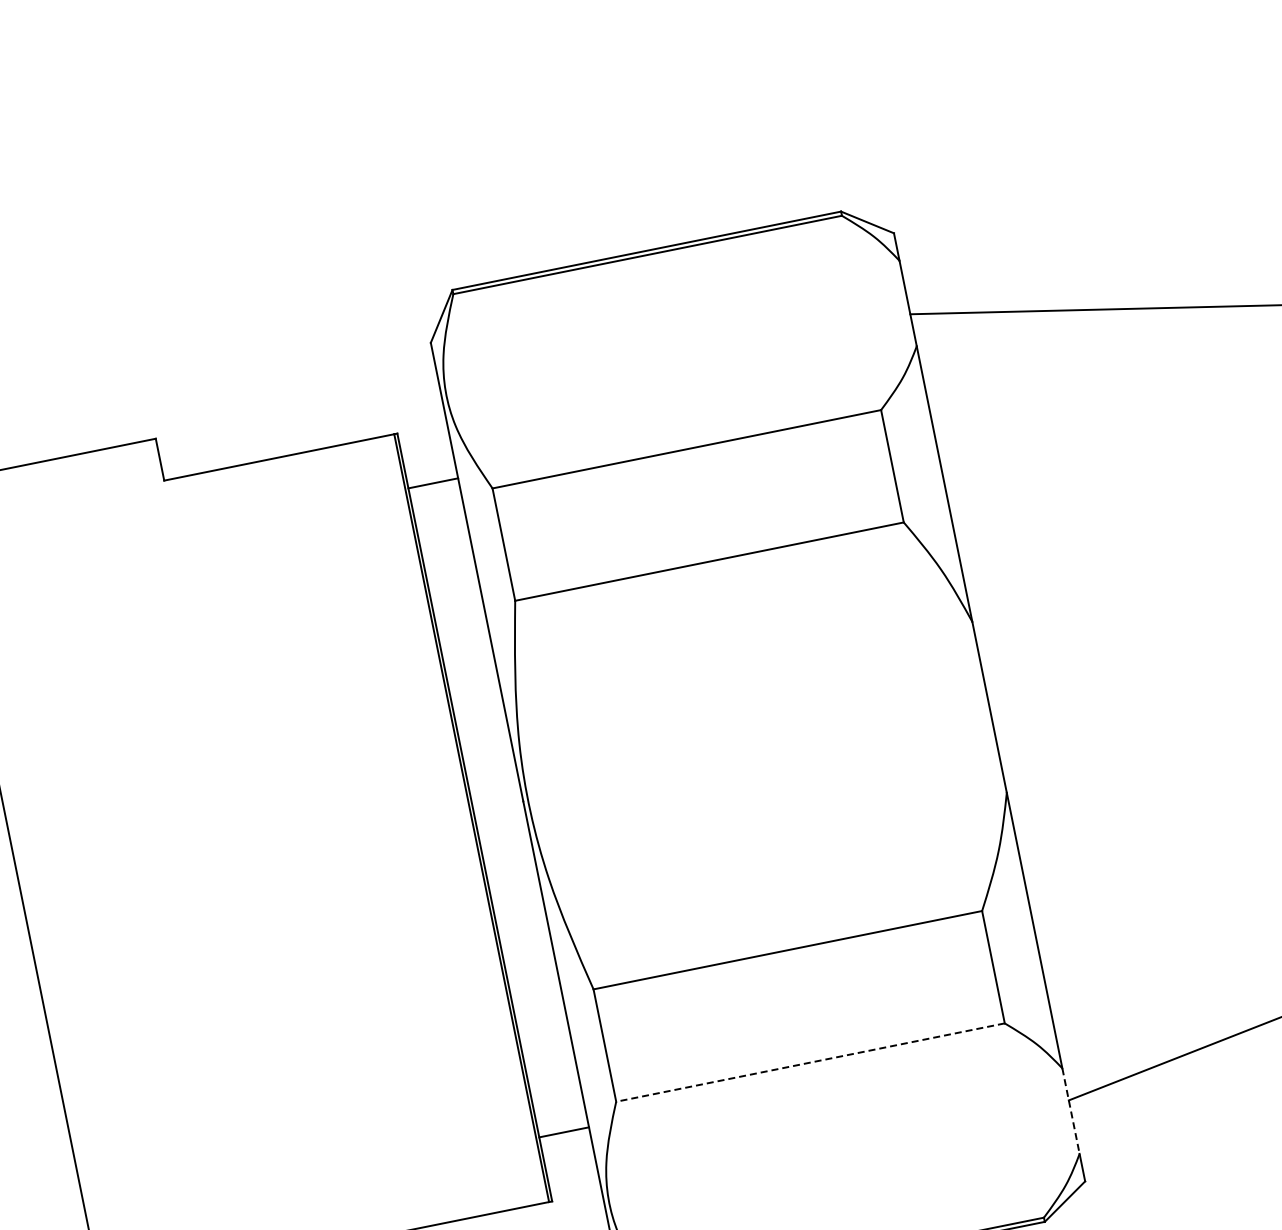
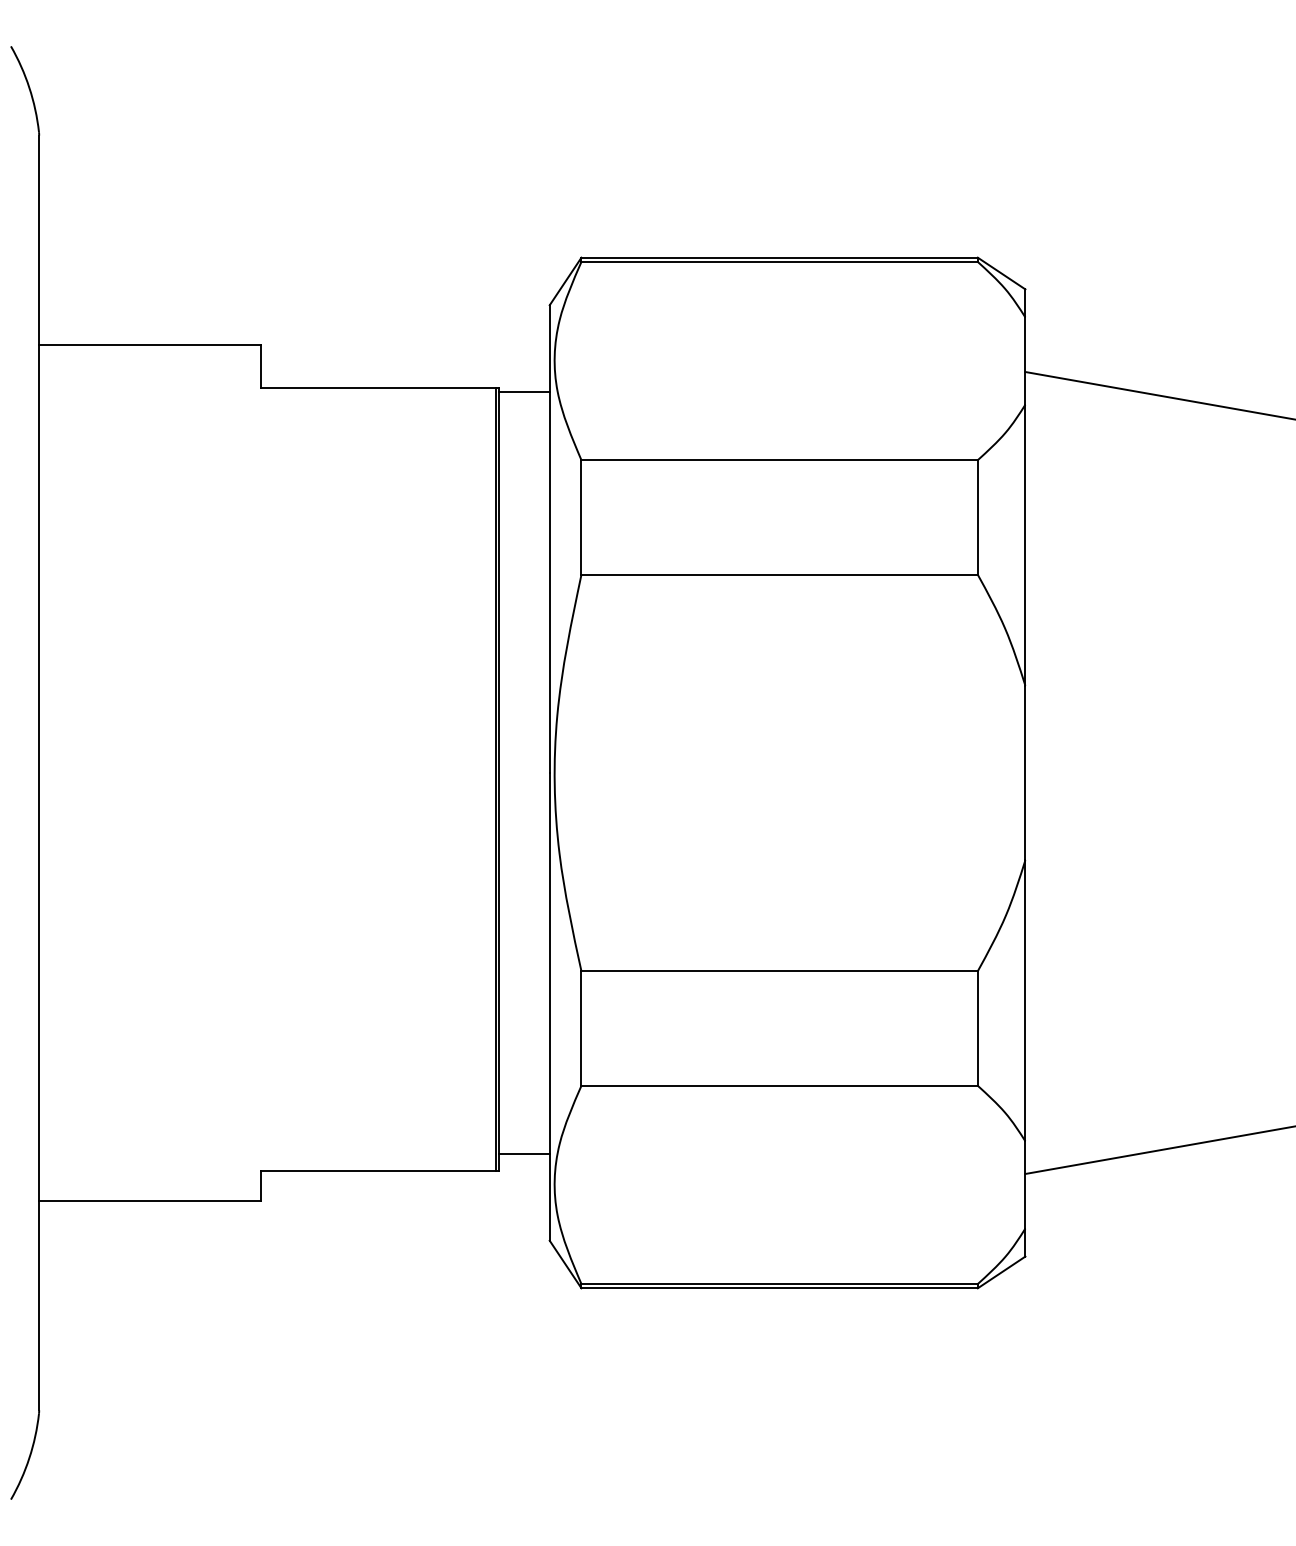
line: (433, 483) -> (524, 392), moved
line: (810, 1062) -> (779, 1085), dashed -> solid
line: (1071, 1110) -> (1025, 1184), dashed -> solid
line: (564, 1132) -> (524, 1153), moved

